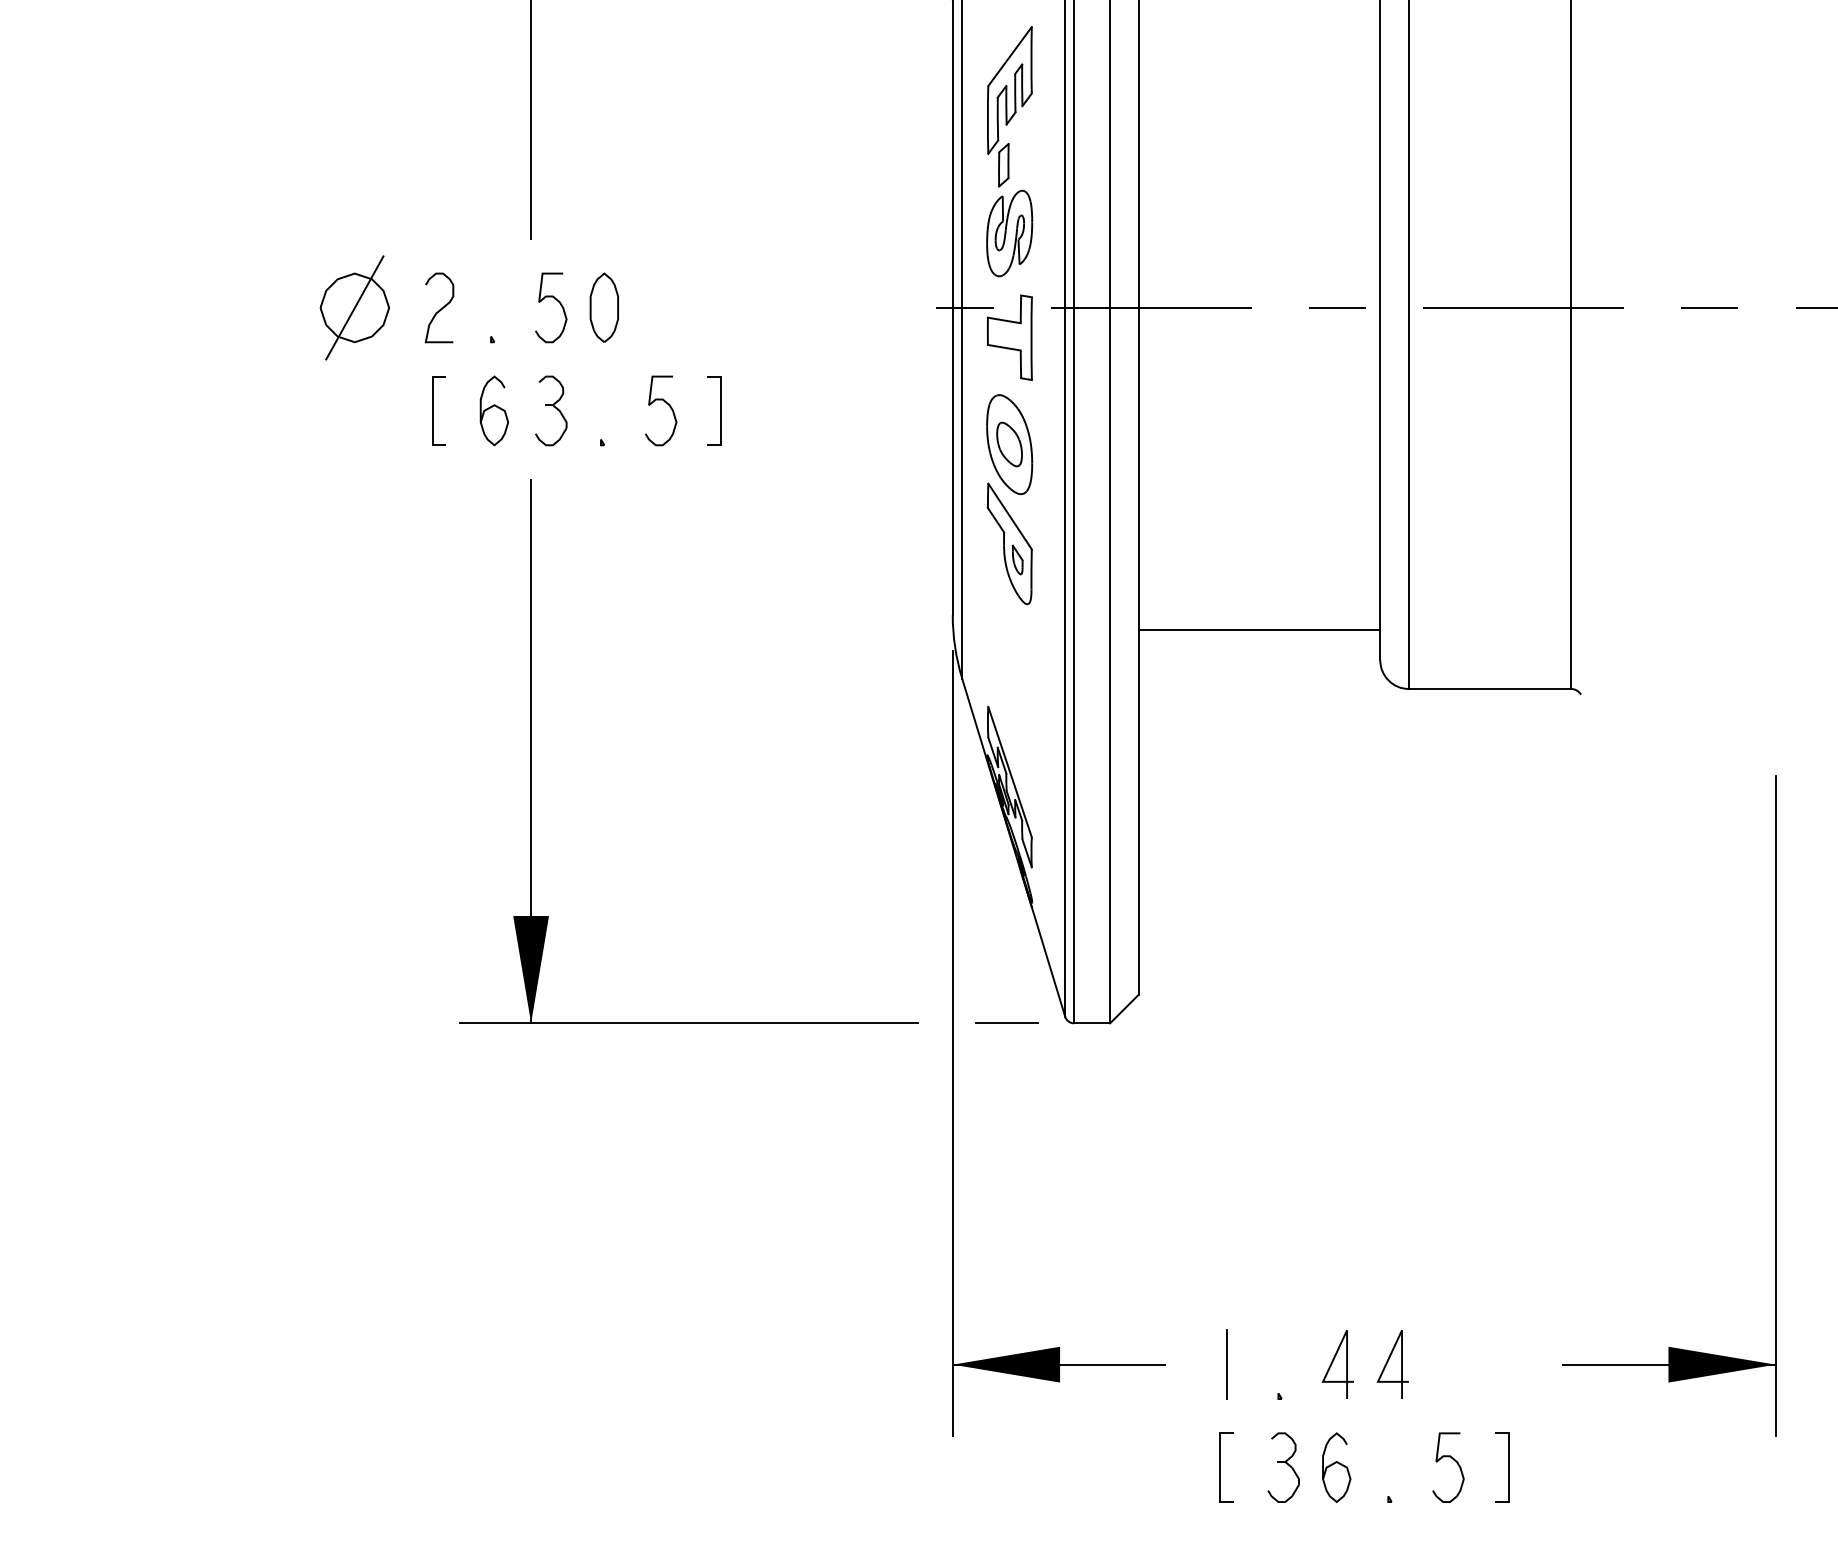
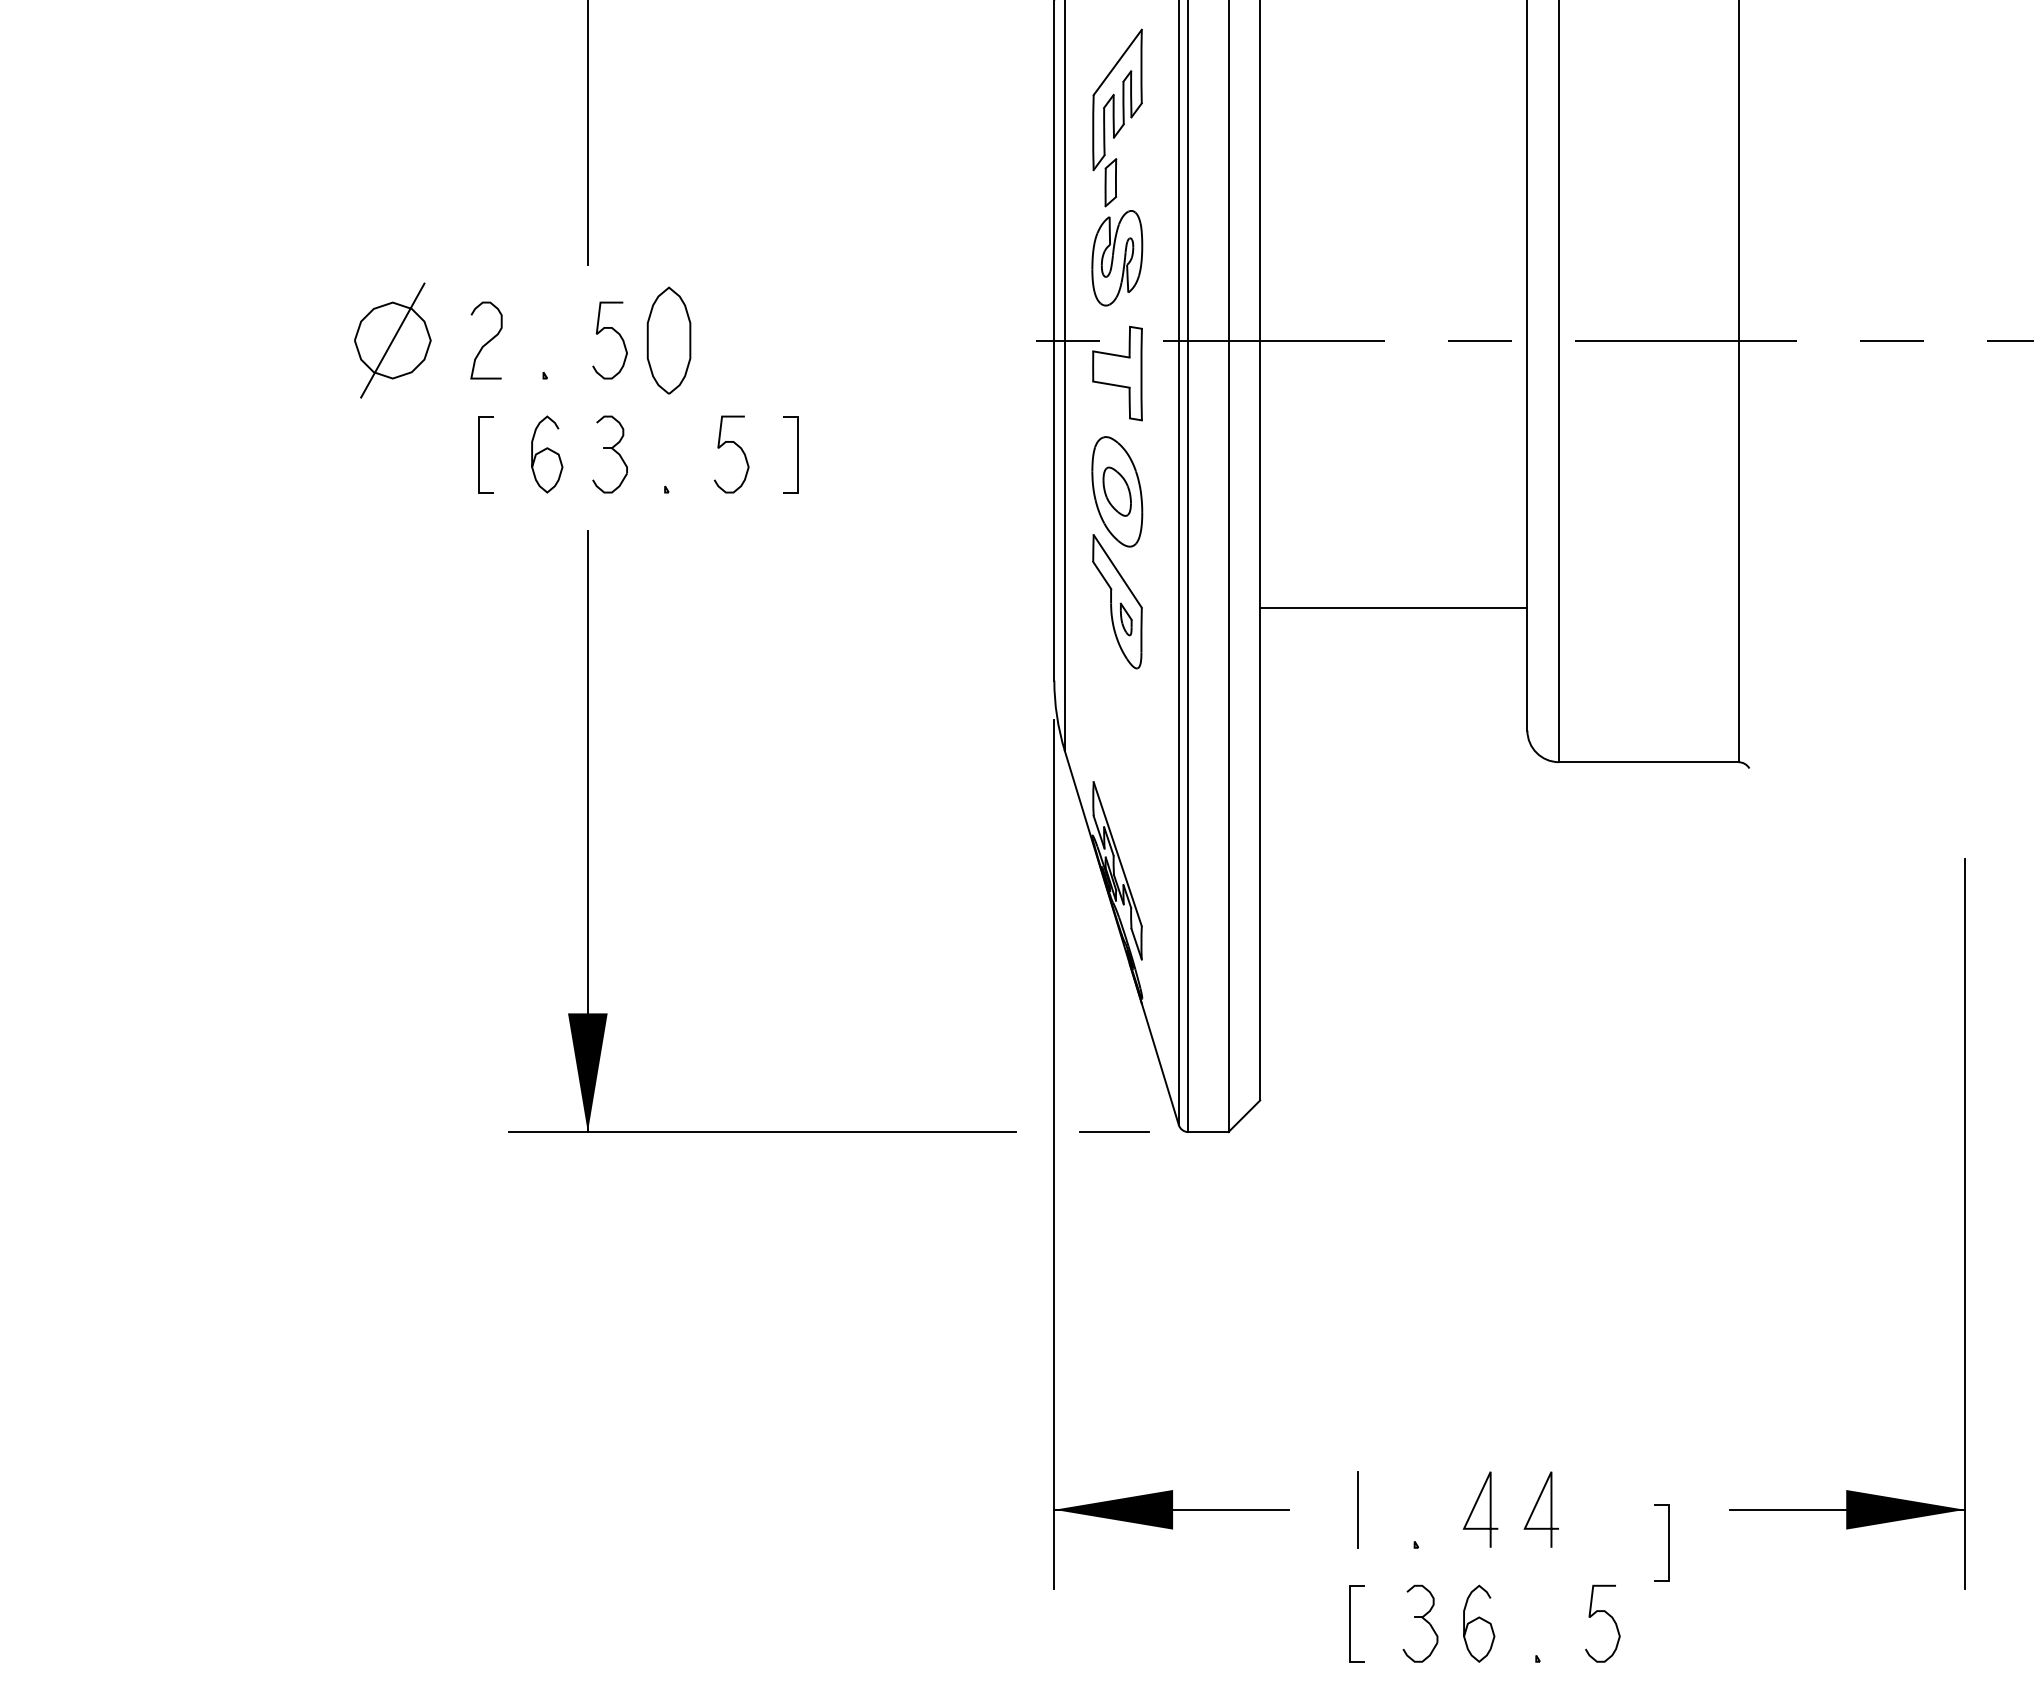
part: (604, 306) -> (668, 339), size x1.4
line: (1259, 629) -> (1393, 607), moved
line: (1507, 1467) -> (1668, 1542), moved

